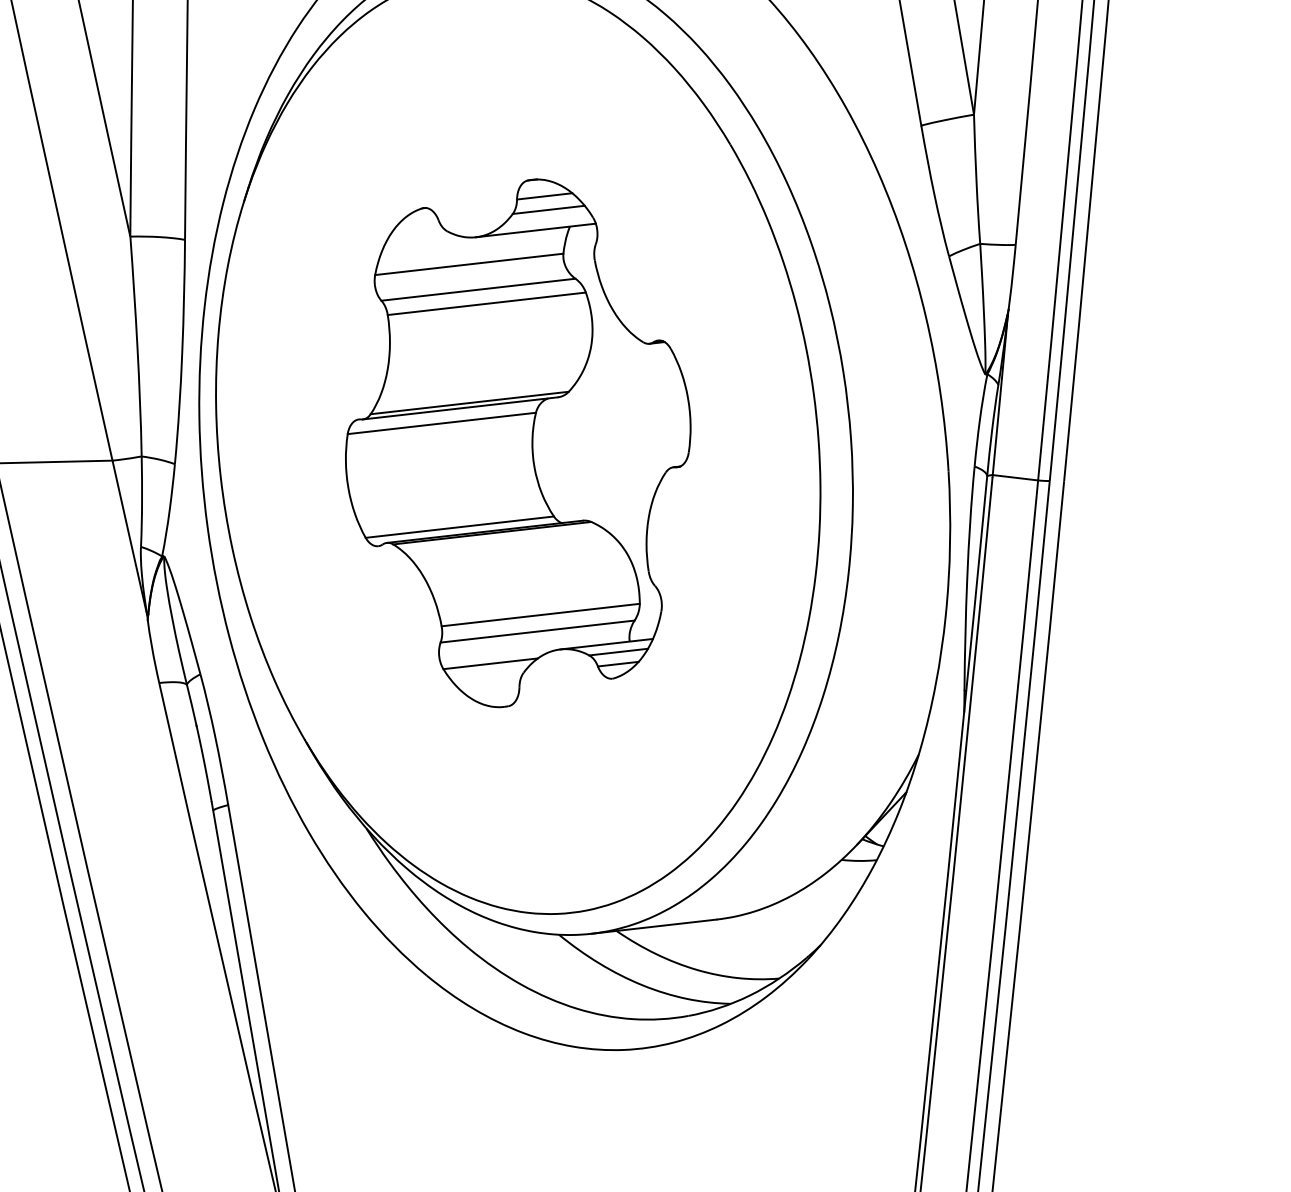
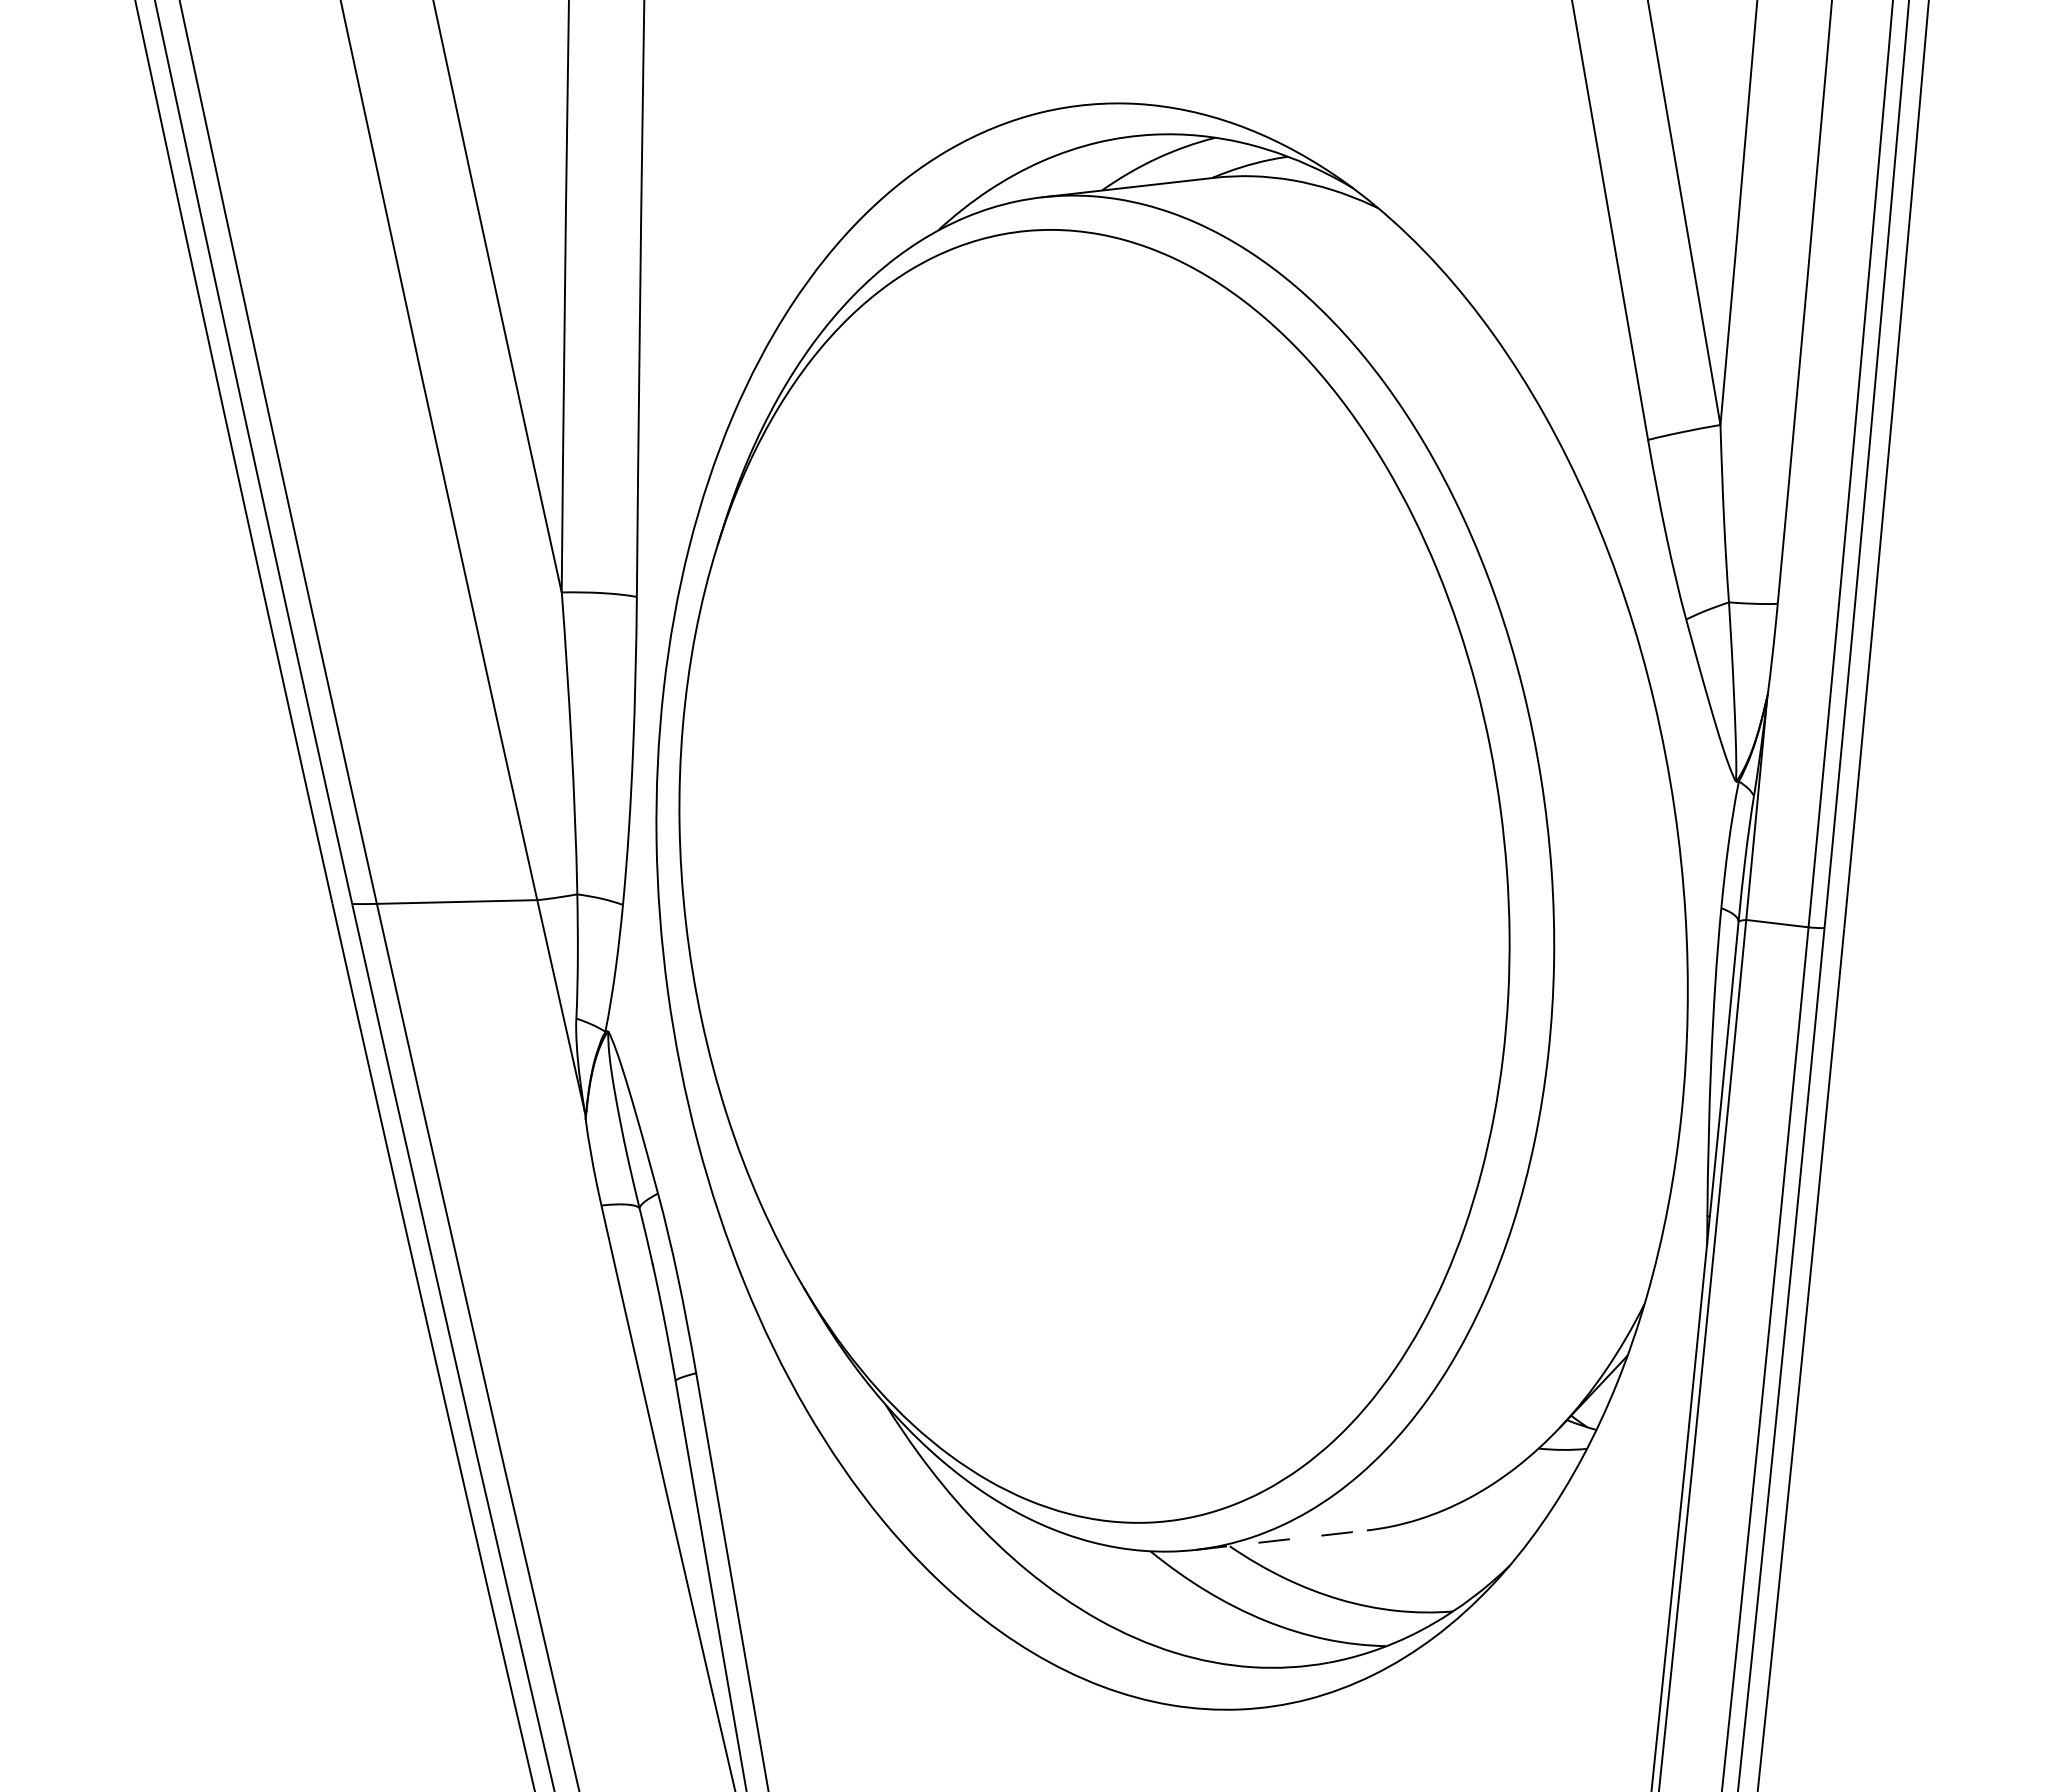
part: (518, 443) -> (1094, 876), removed
line: (654, 926) -> (1281, 1540), solid -> dashed

